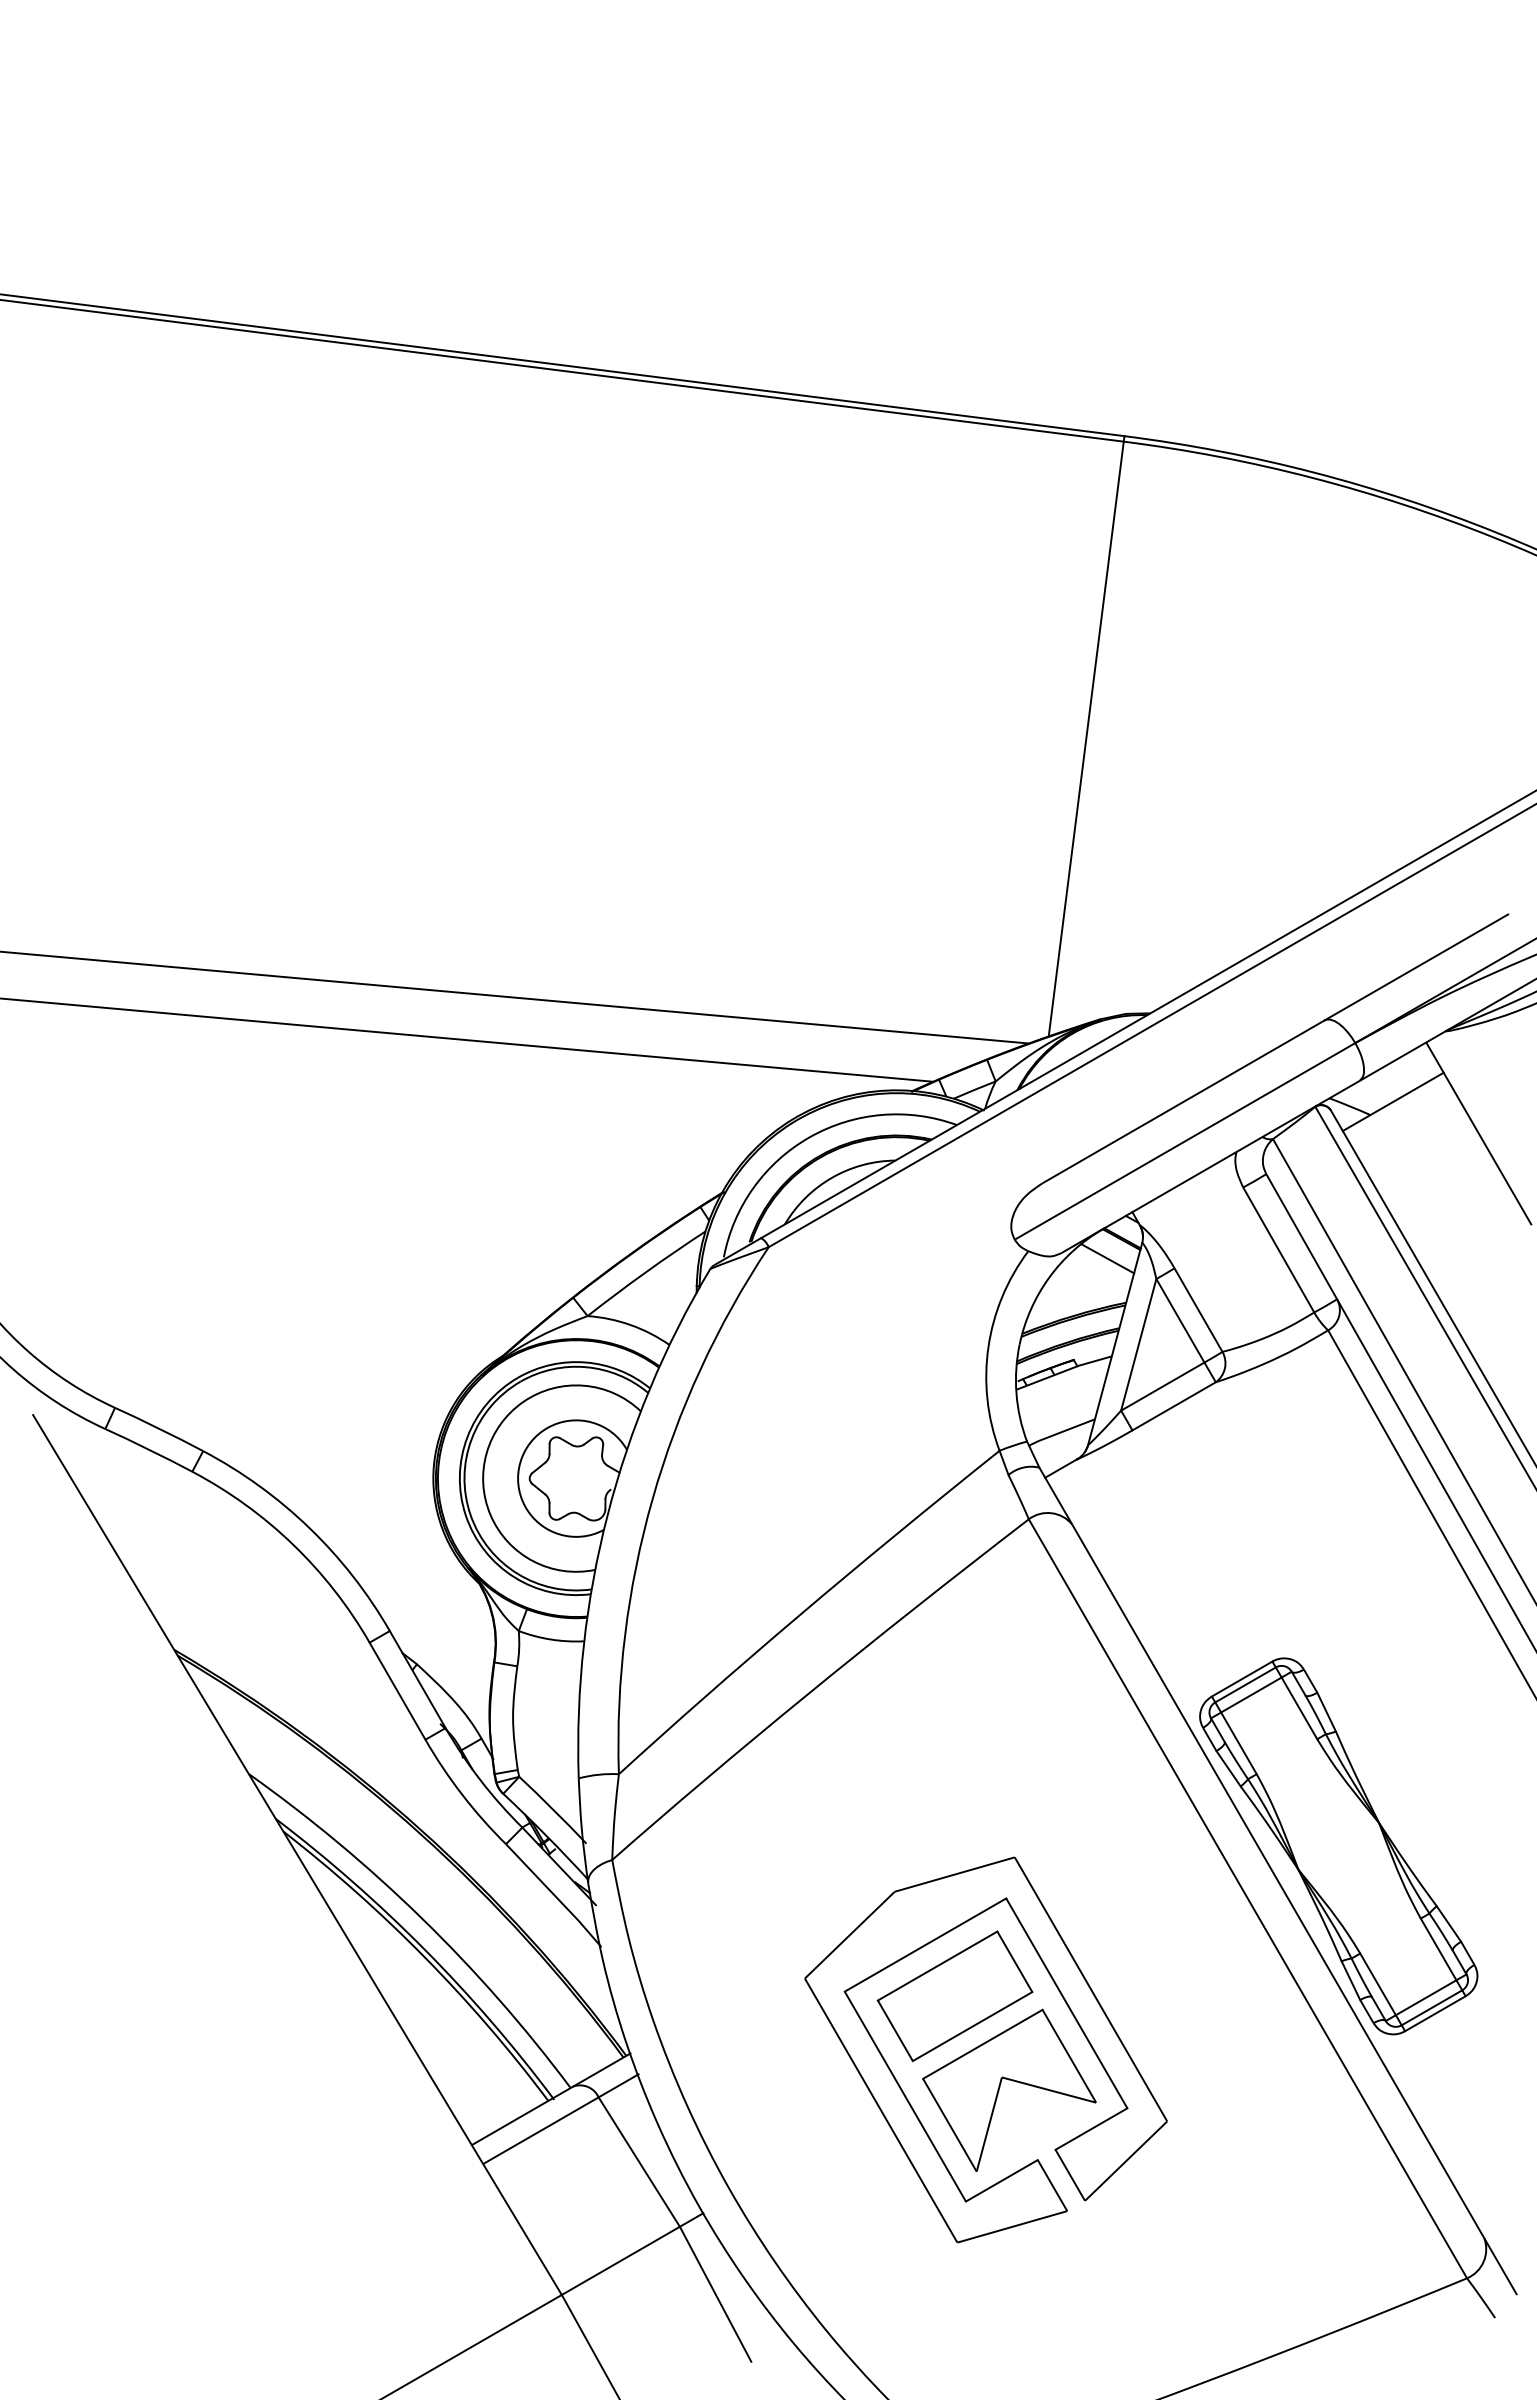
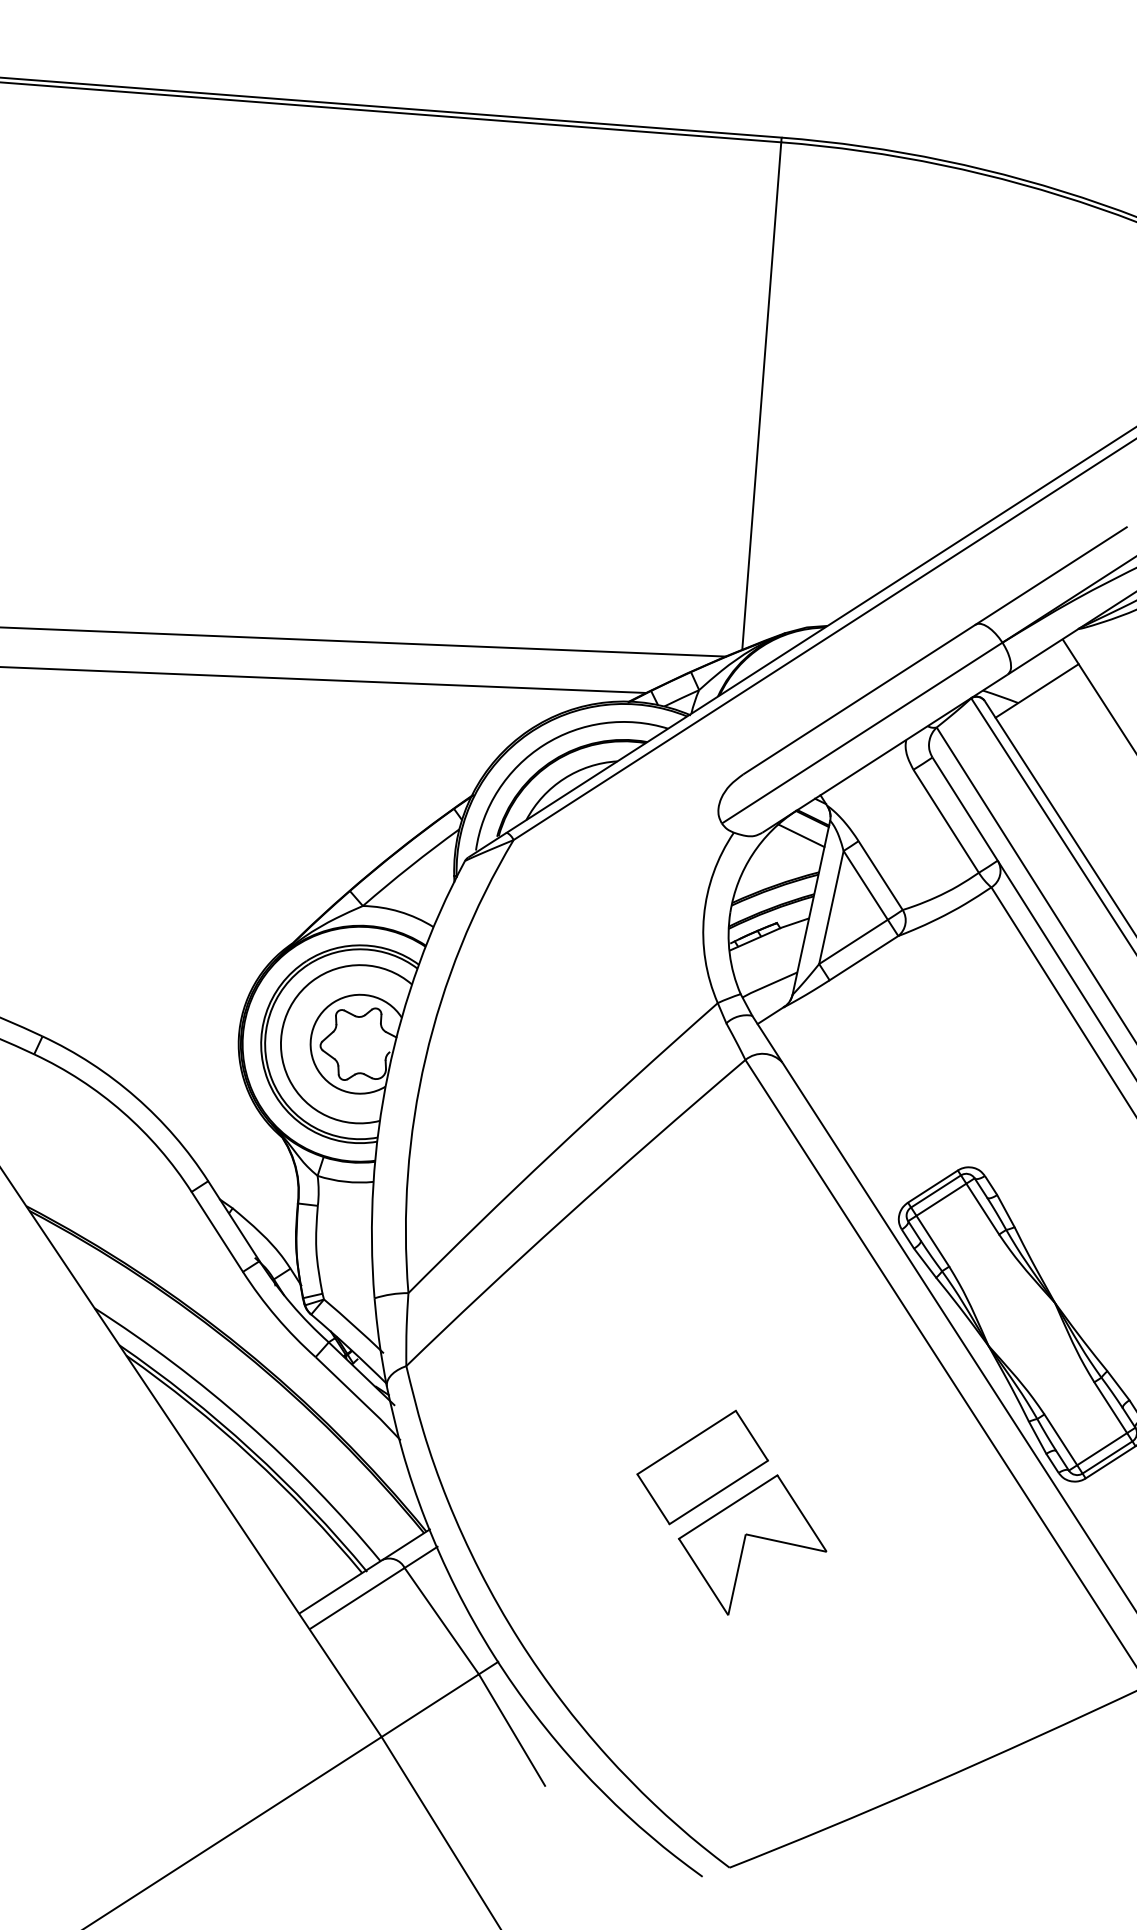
part: (904, 2092) -> (663, 1551), removed

